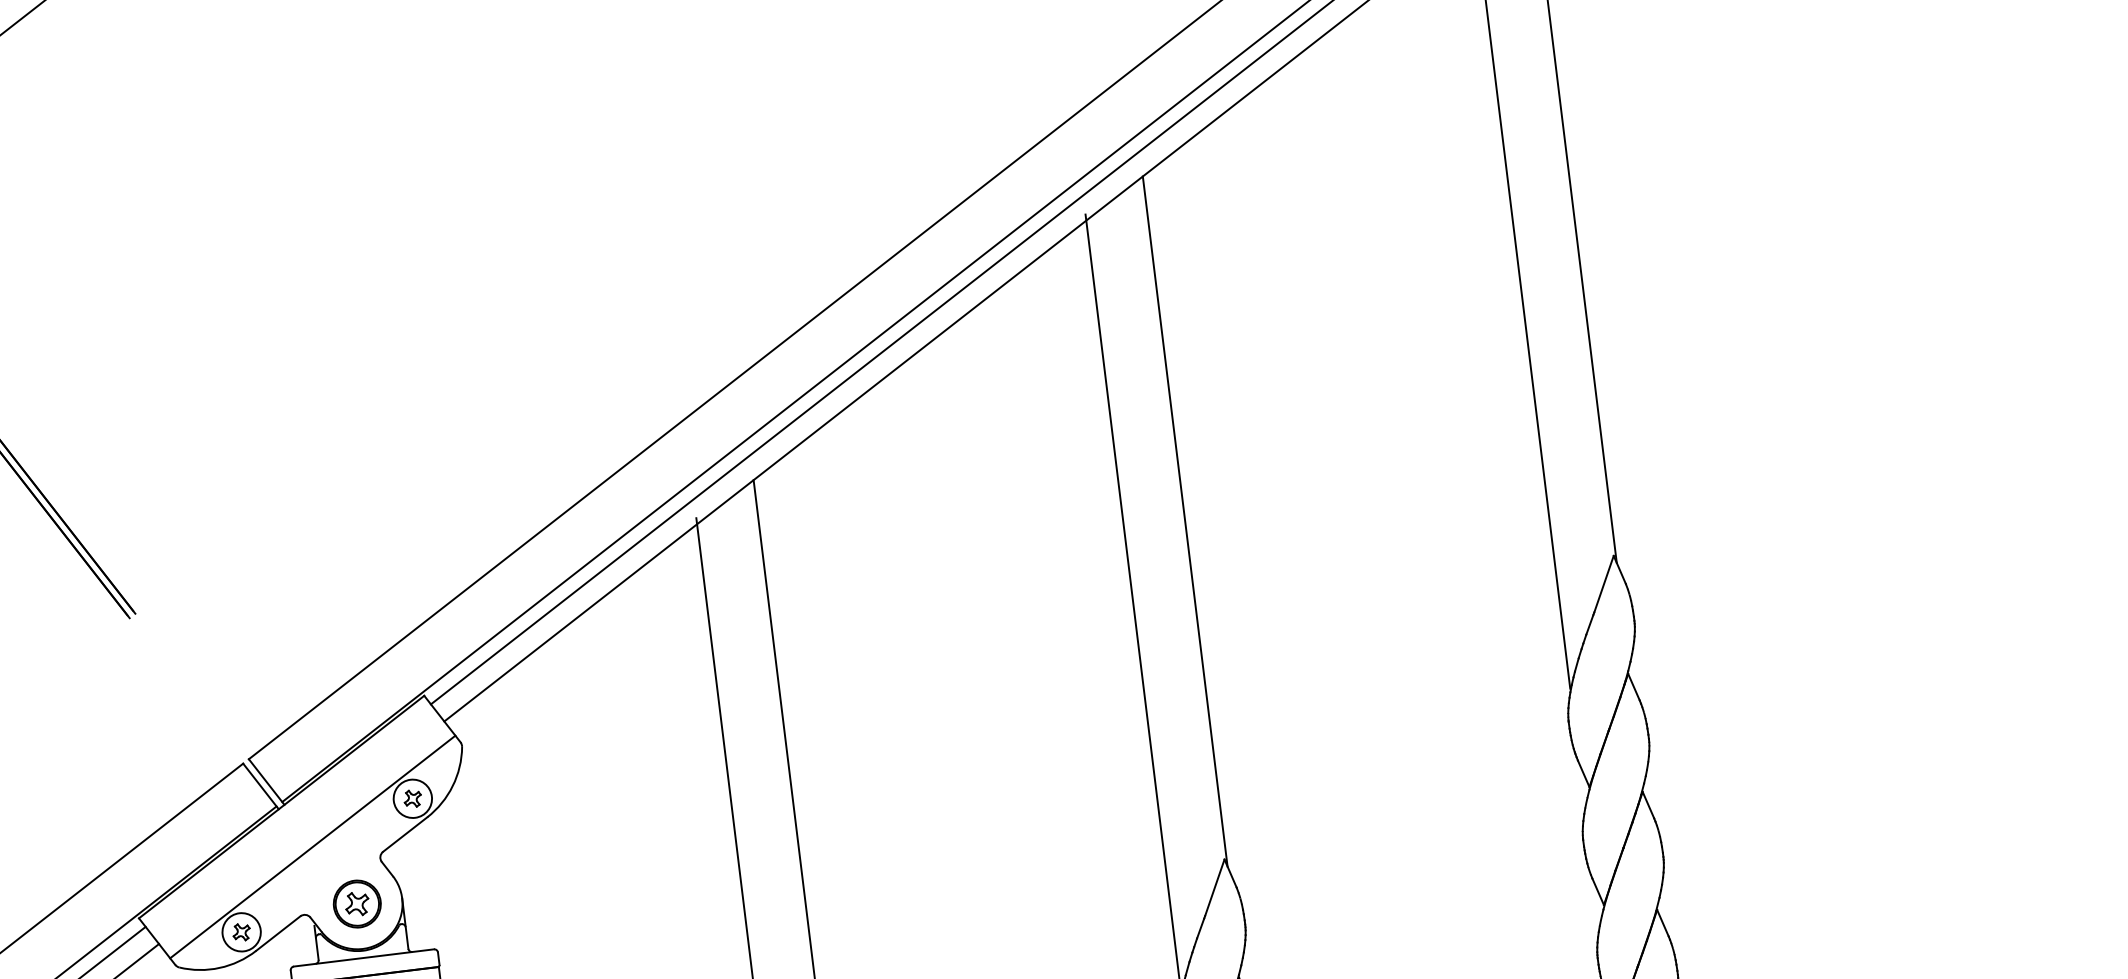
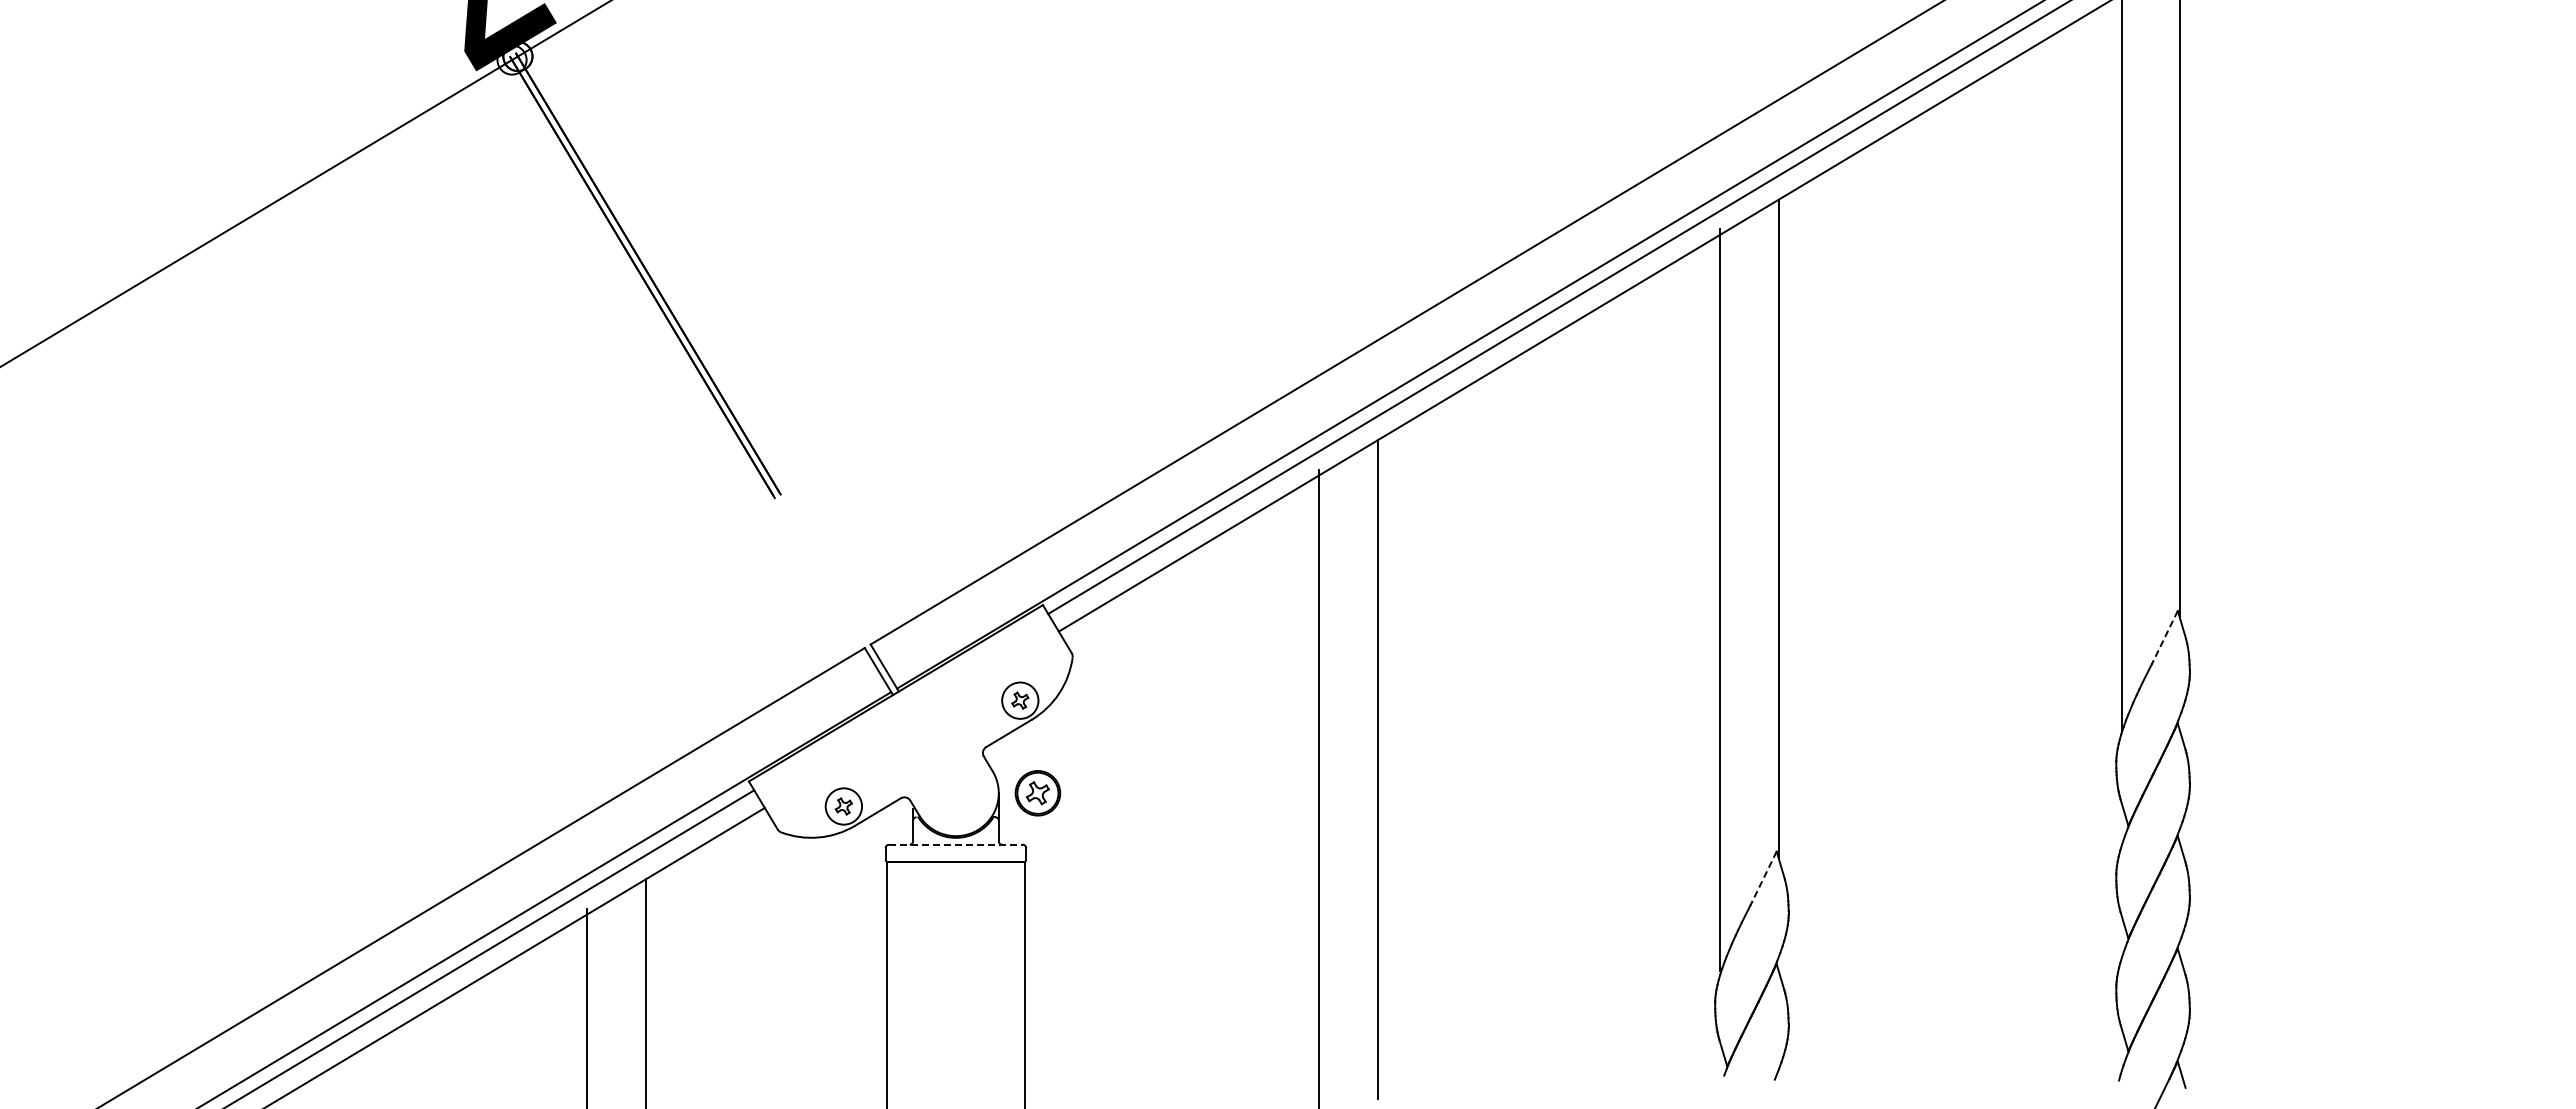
line: (1604, 584) -> (2165, 636), solid -> dashed
line: (312, 847) -> (920, 734), removed
line: (1215, 888) -> (1764, 877), solid -> dashed
part: (356, 904) -> (1037, 793), moved
line: (363, 957) -> (955, 844), solid -> dashed

